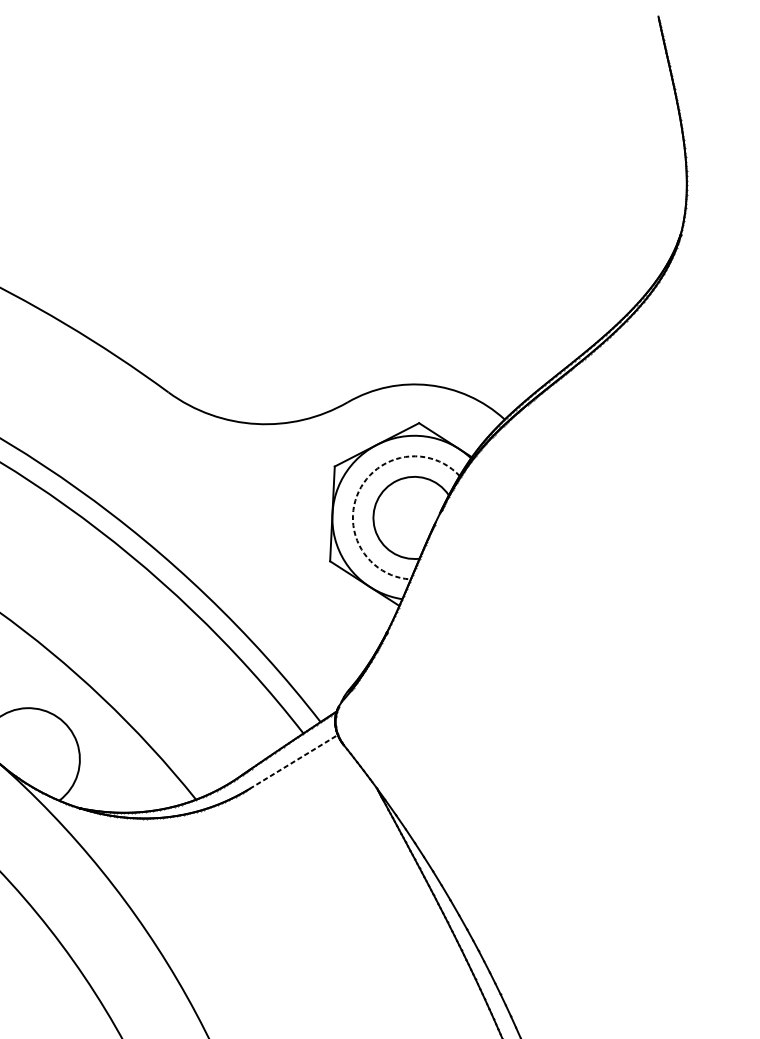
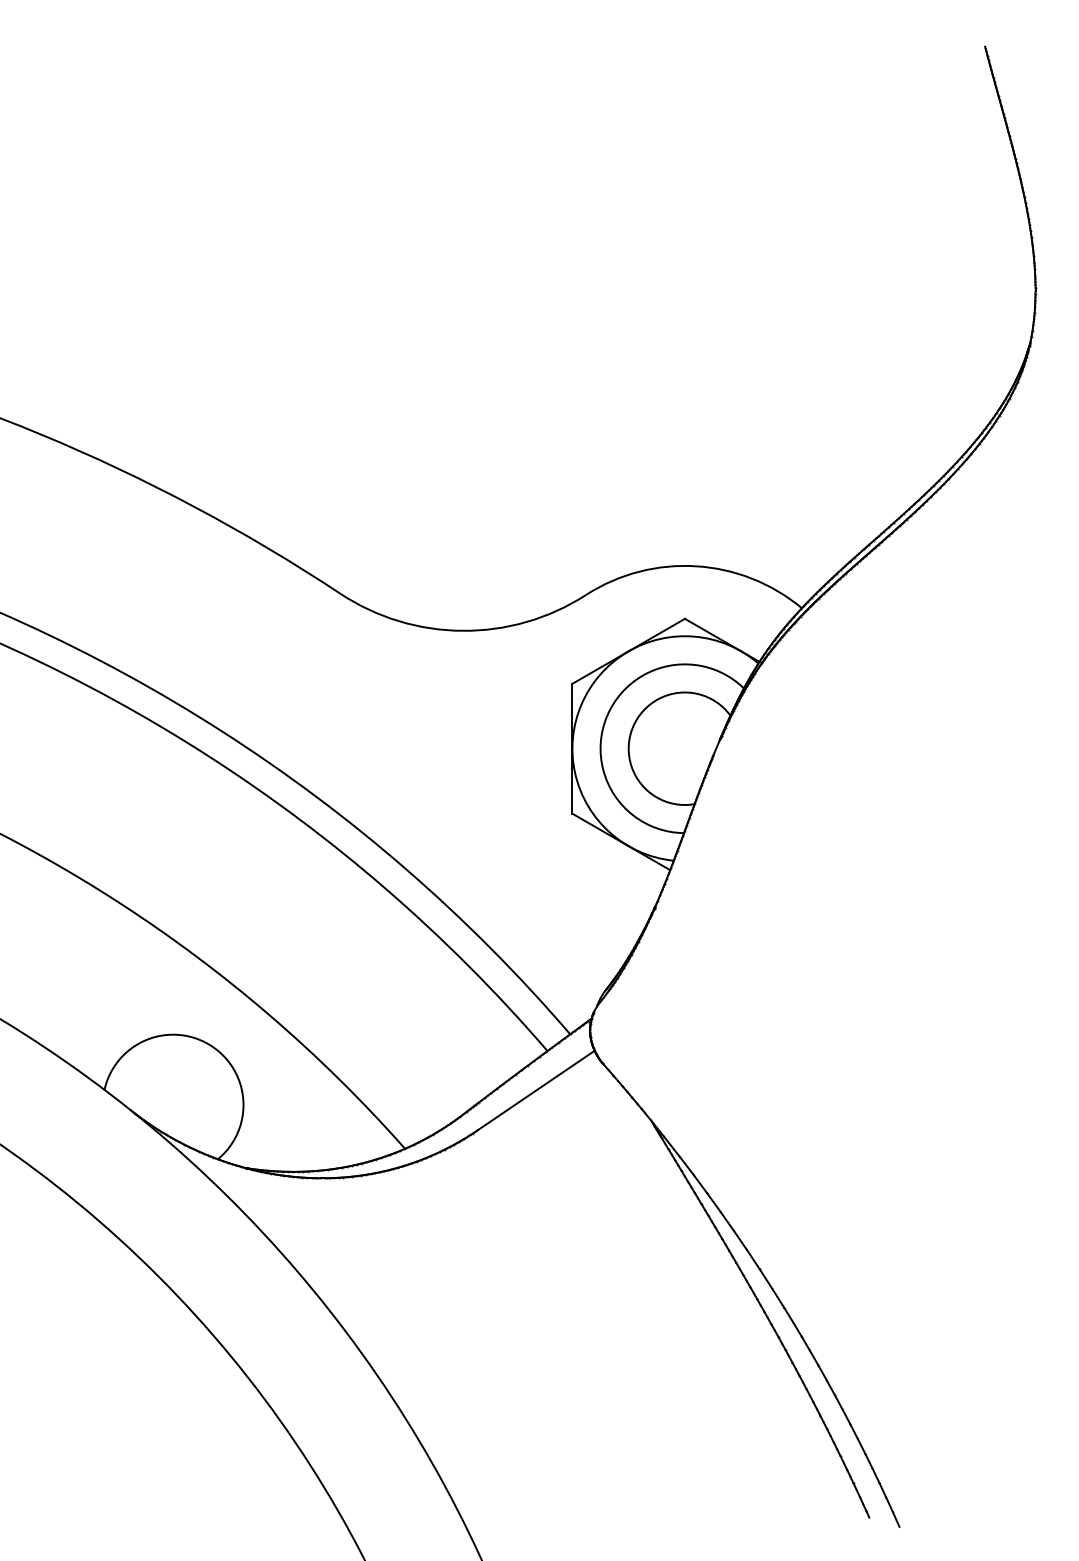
arc: (359, 491) -> (607, 716), dashed -> solid
line: (294, 761) -> (536, 1090), dashed -> solid

